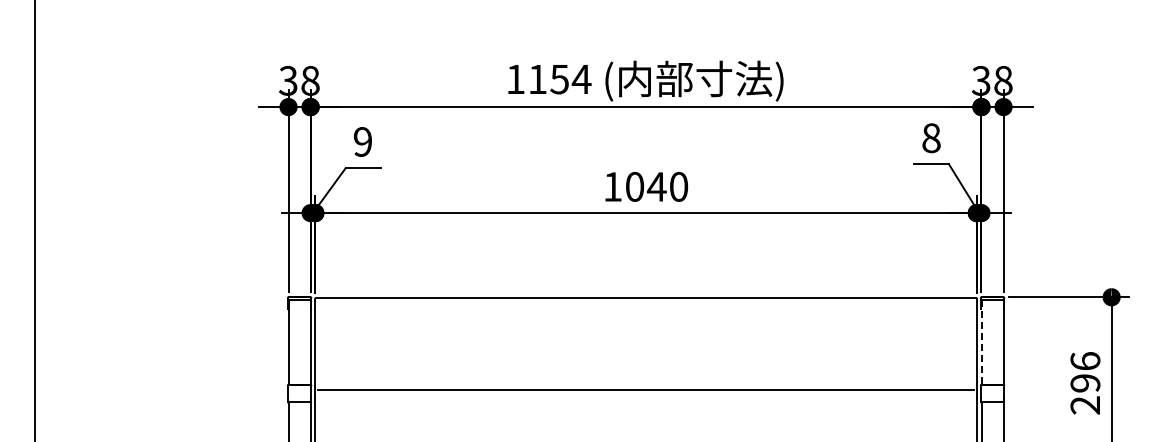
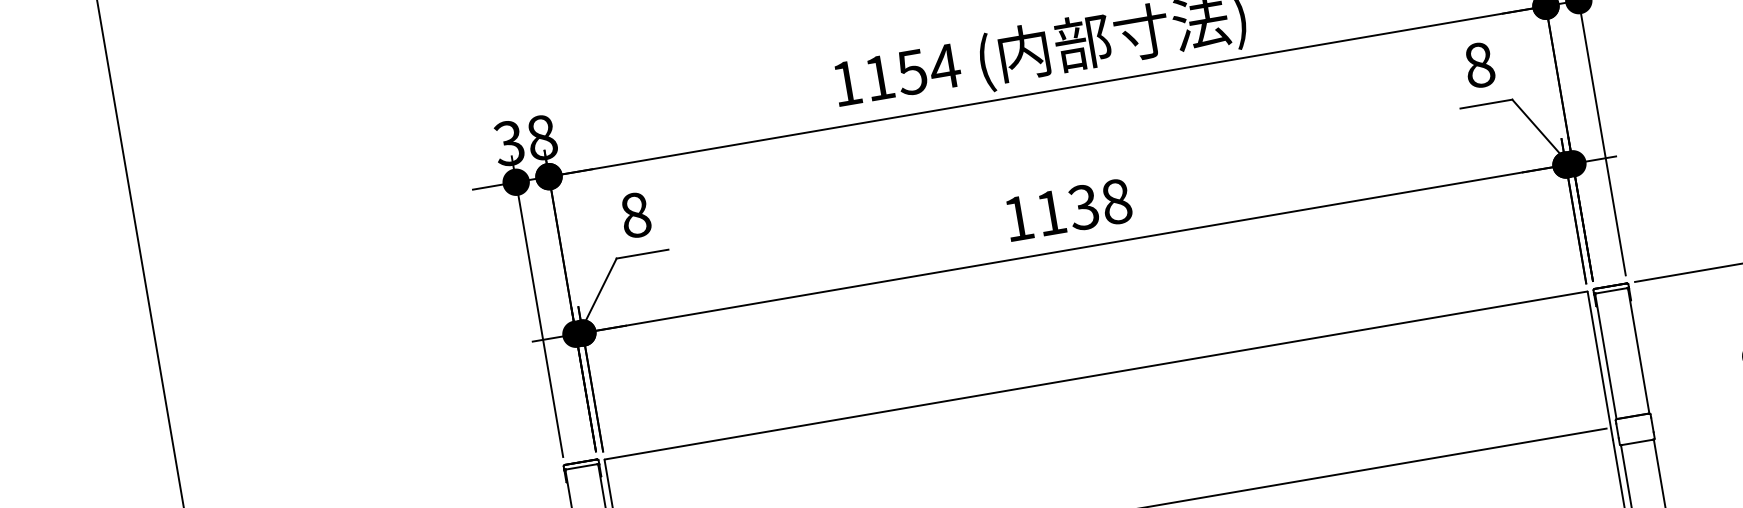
text: (362, 141) -> (634, 214), 9 -> 8
text: (657, 186) -> (1084, 206), 1040 -> 1138
line: (981, 343) -> (1606, 357), dashed -> solid

